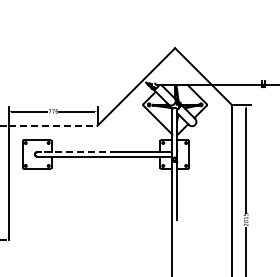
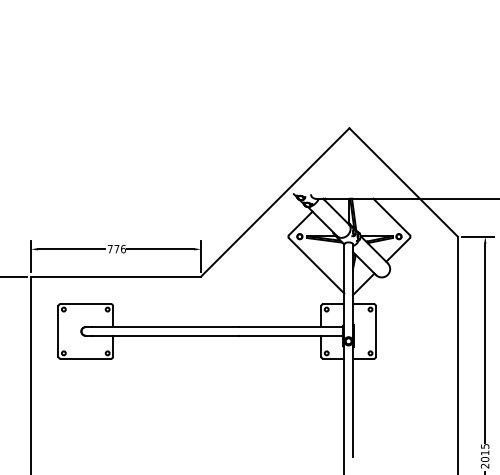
line: (53, 125) -> (116, 276), dashed -> solid
line: (78, 152) -> (164, 327), dashed -> solid

